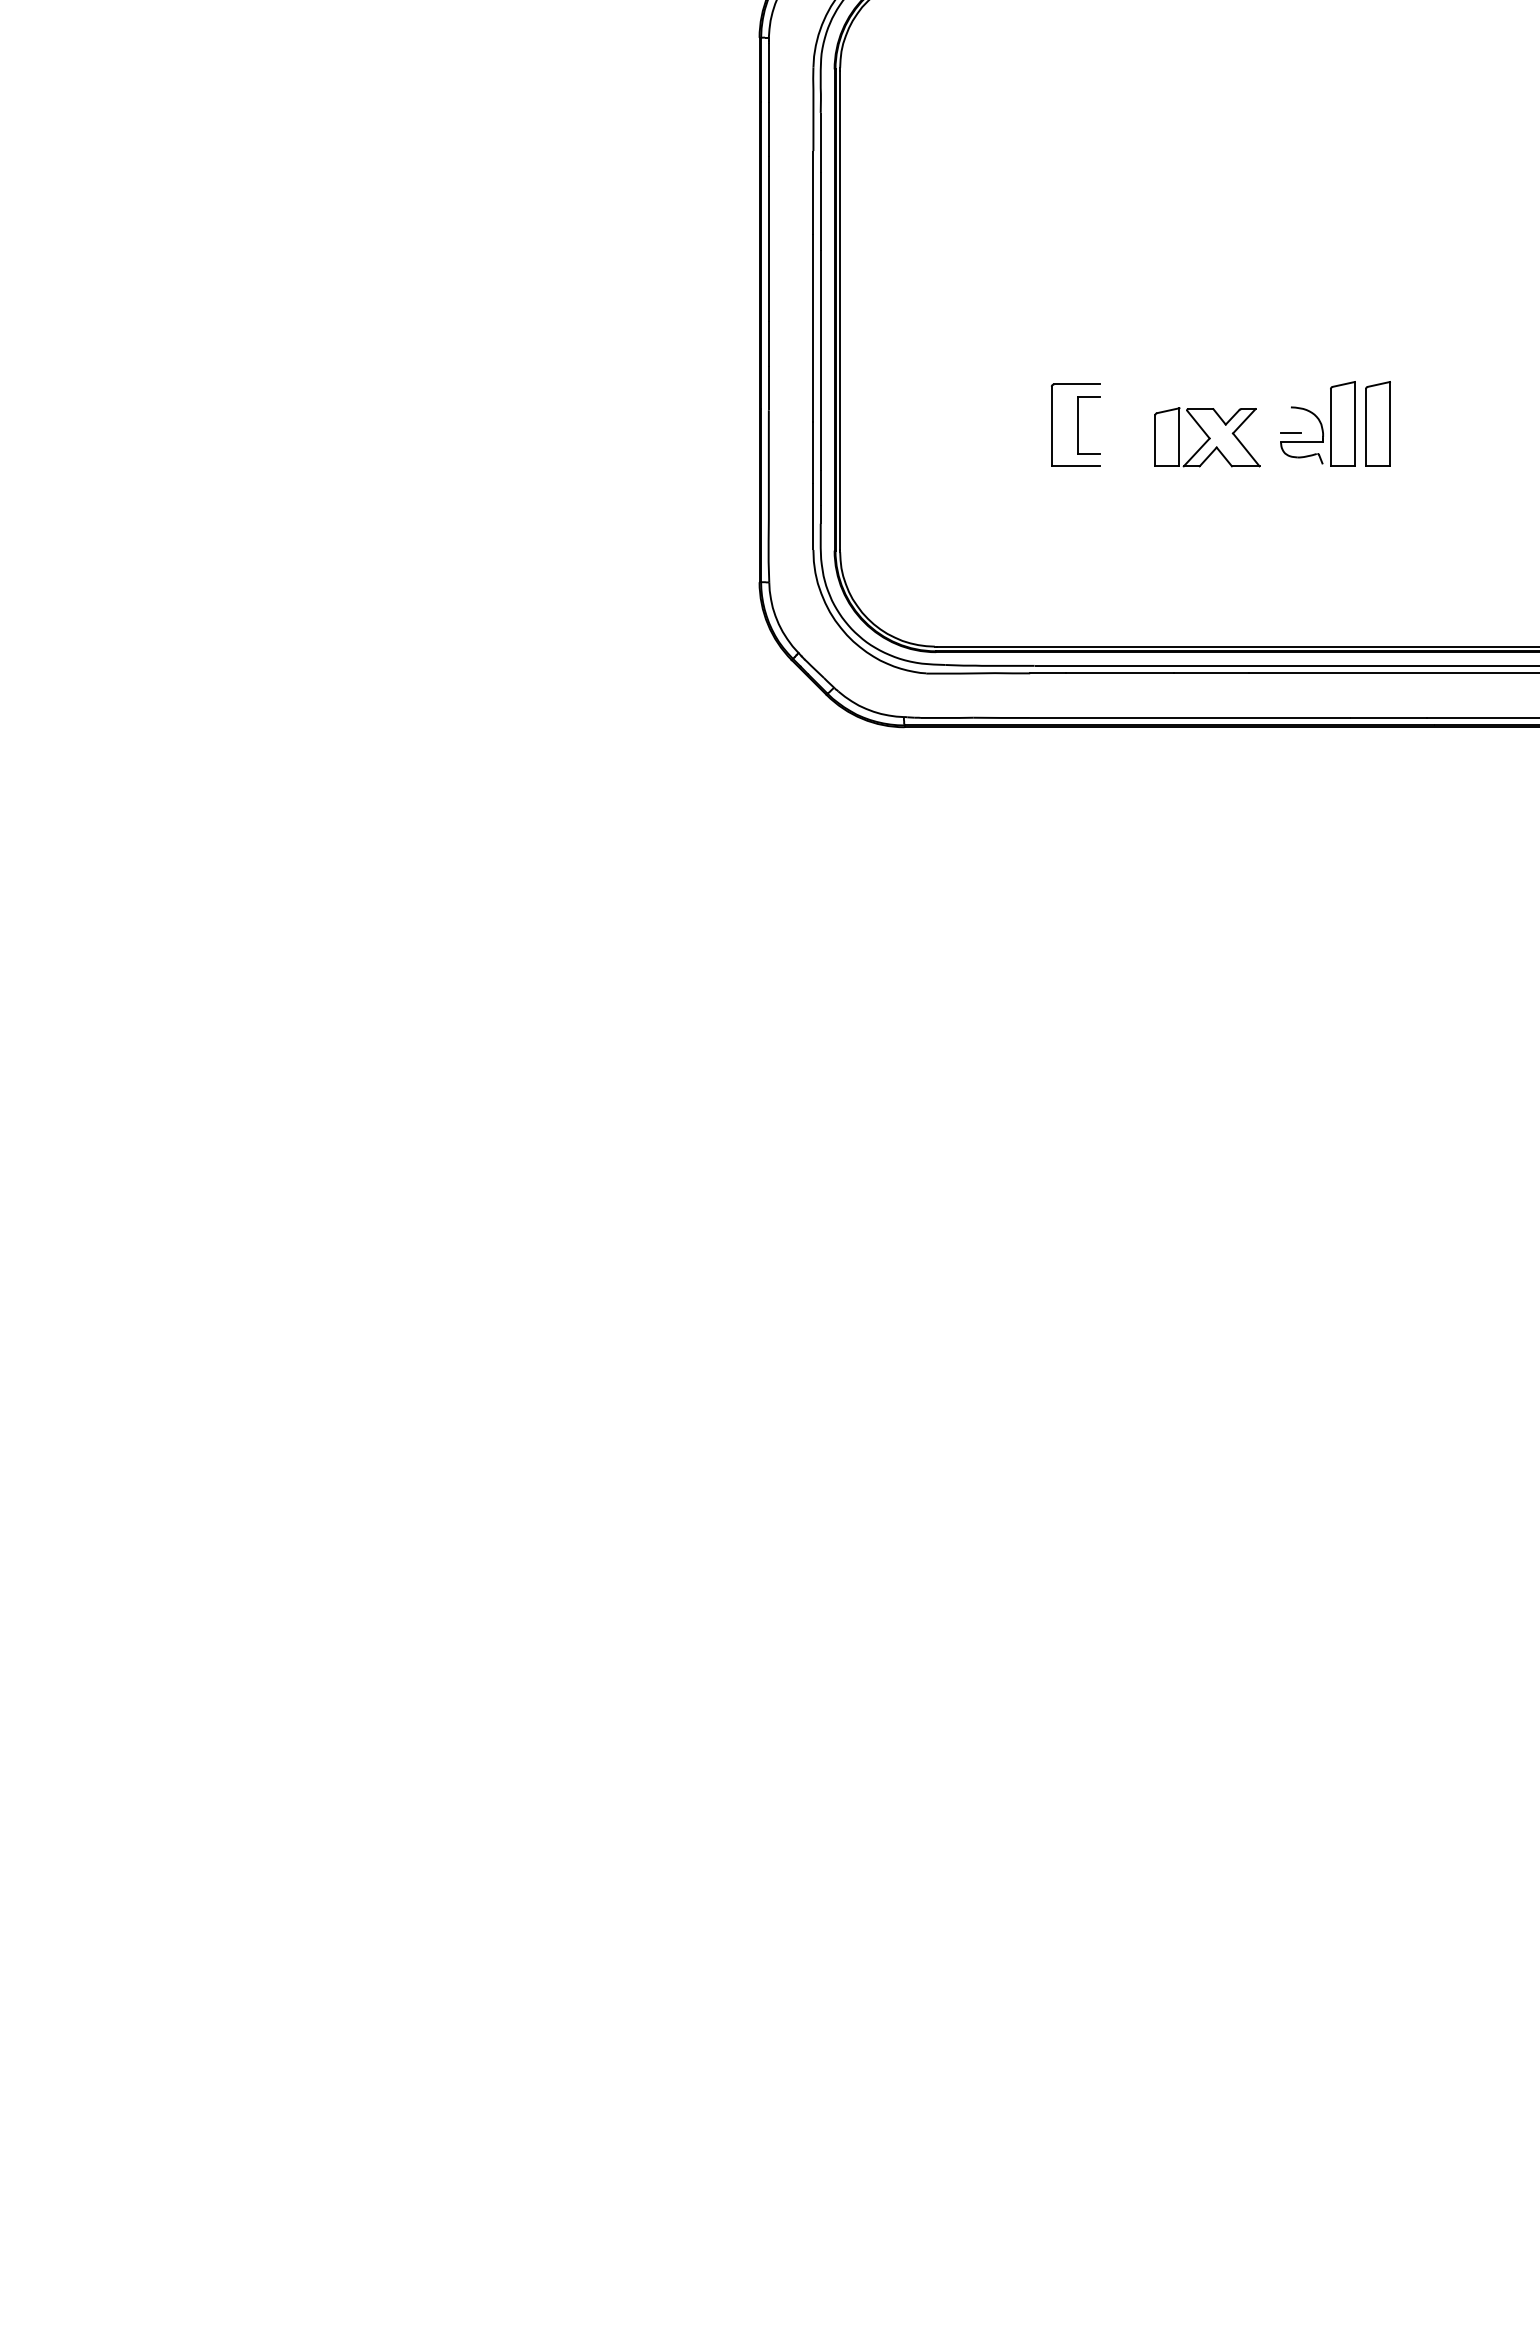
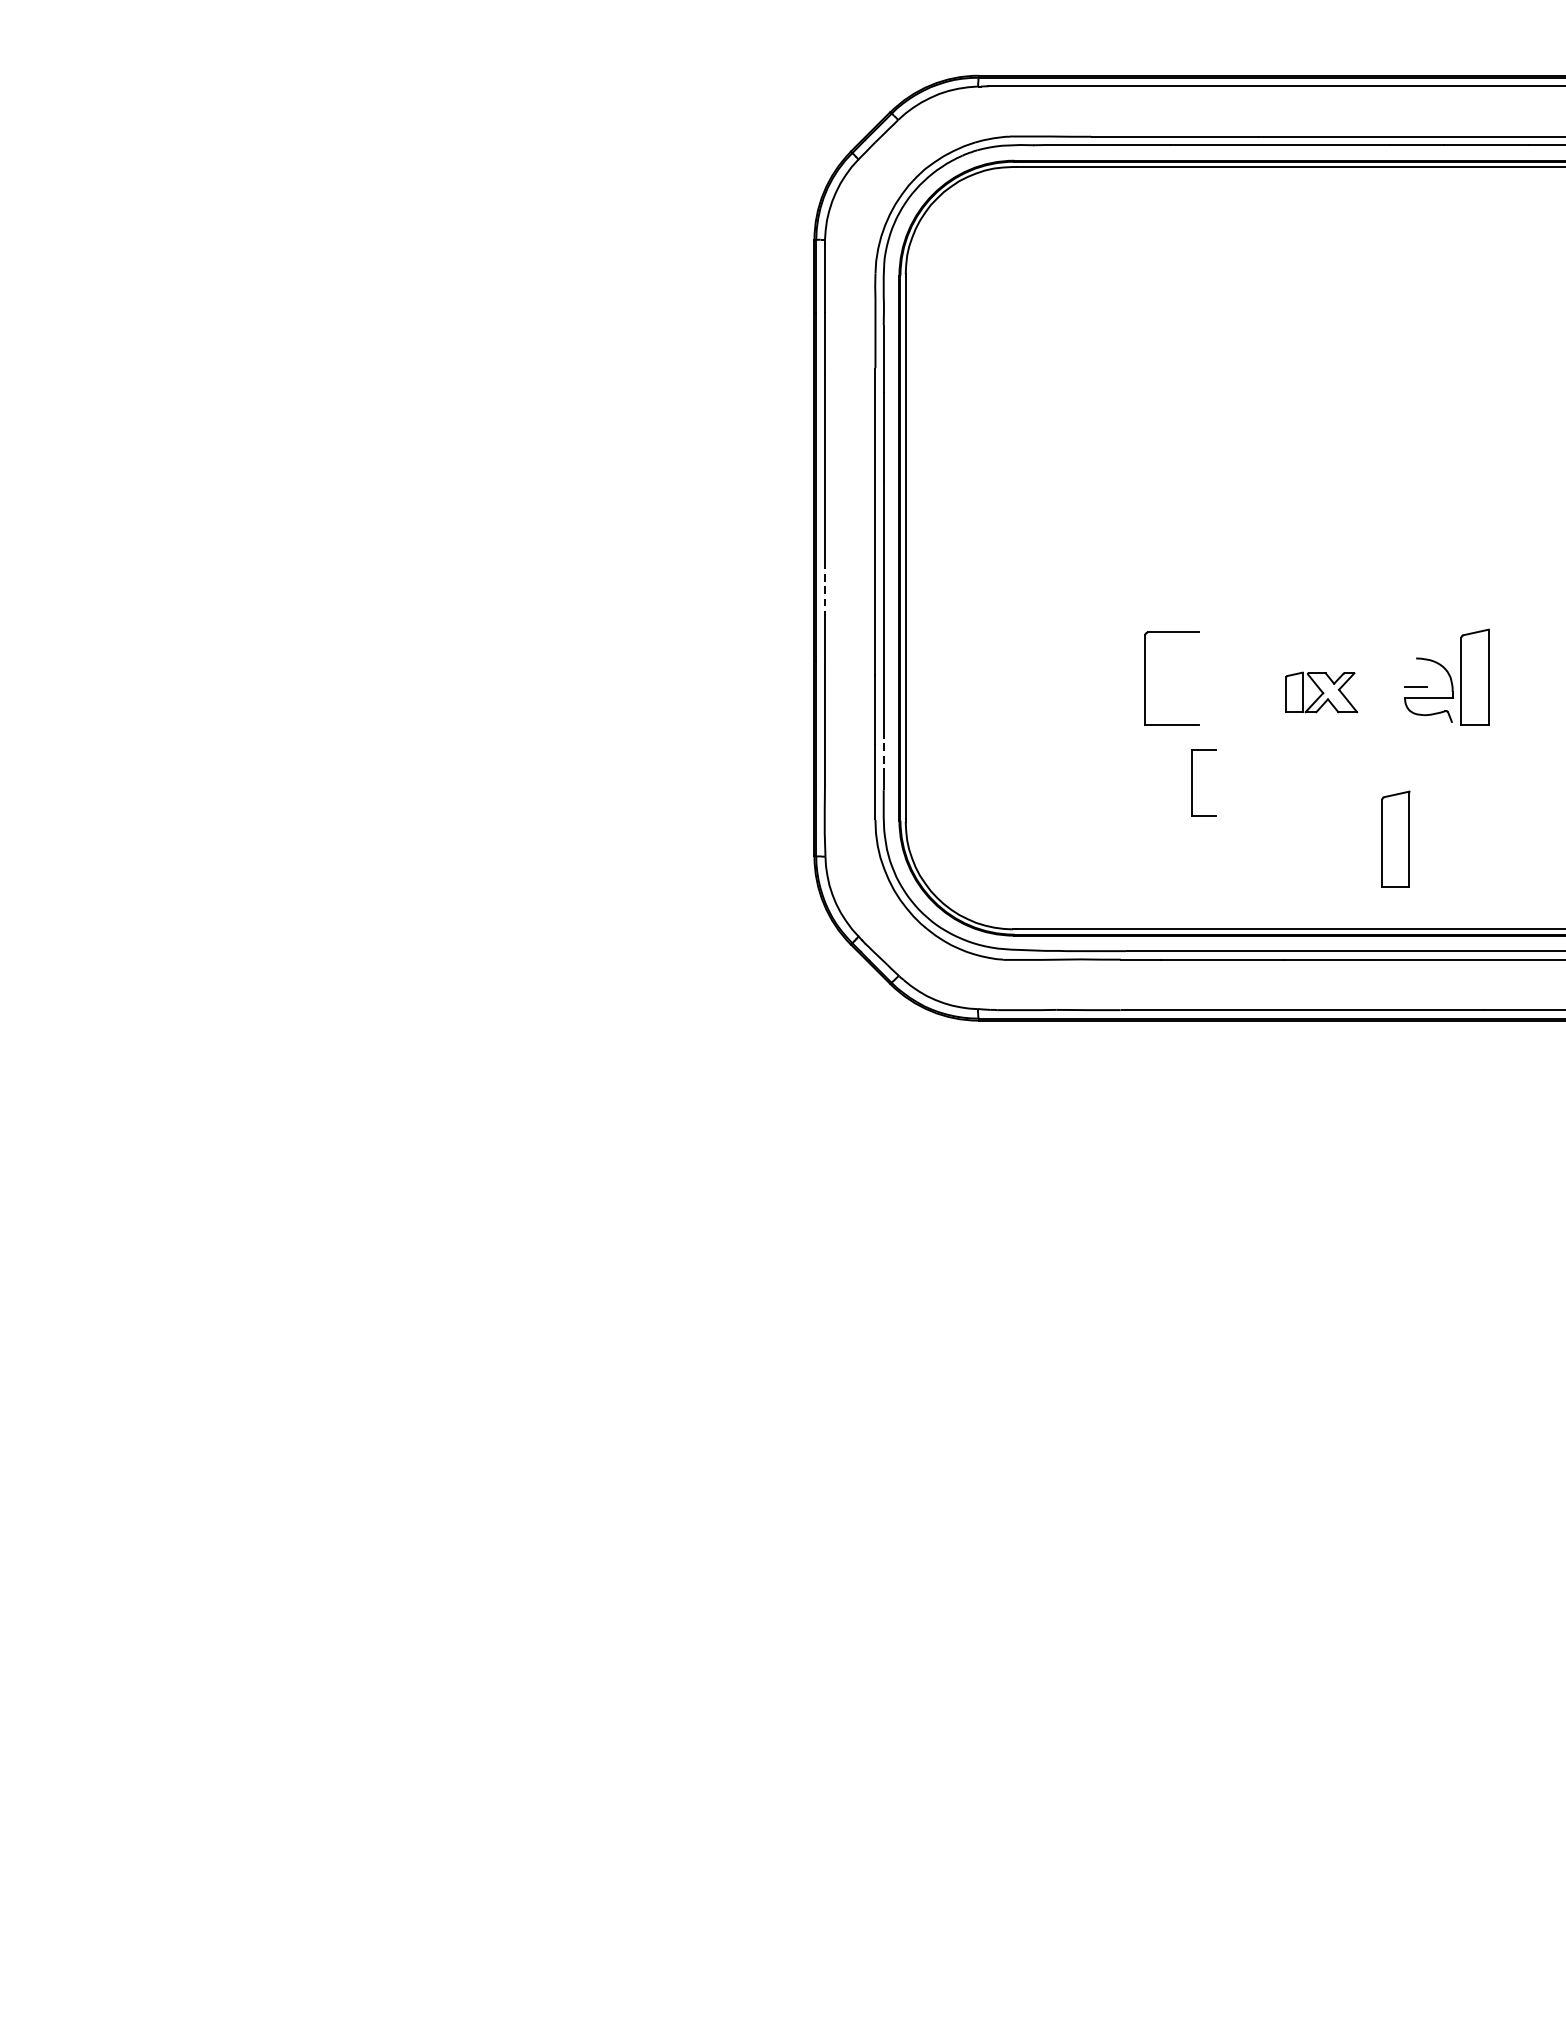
line: (768, 344) -> (824, 587), solid -> dashed
part: (1377, 423) -> (1395, 838), moved
part: (1078, 425) -> (1192, 783), moved
part: (1207, 437) -> (1321, 692), size x0.6
line: (820, 488) -> (883, 750), solid -> dashed

